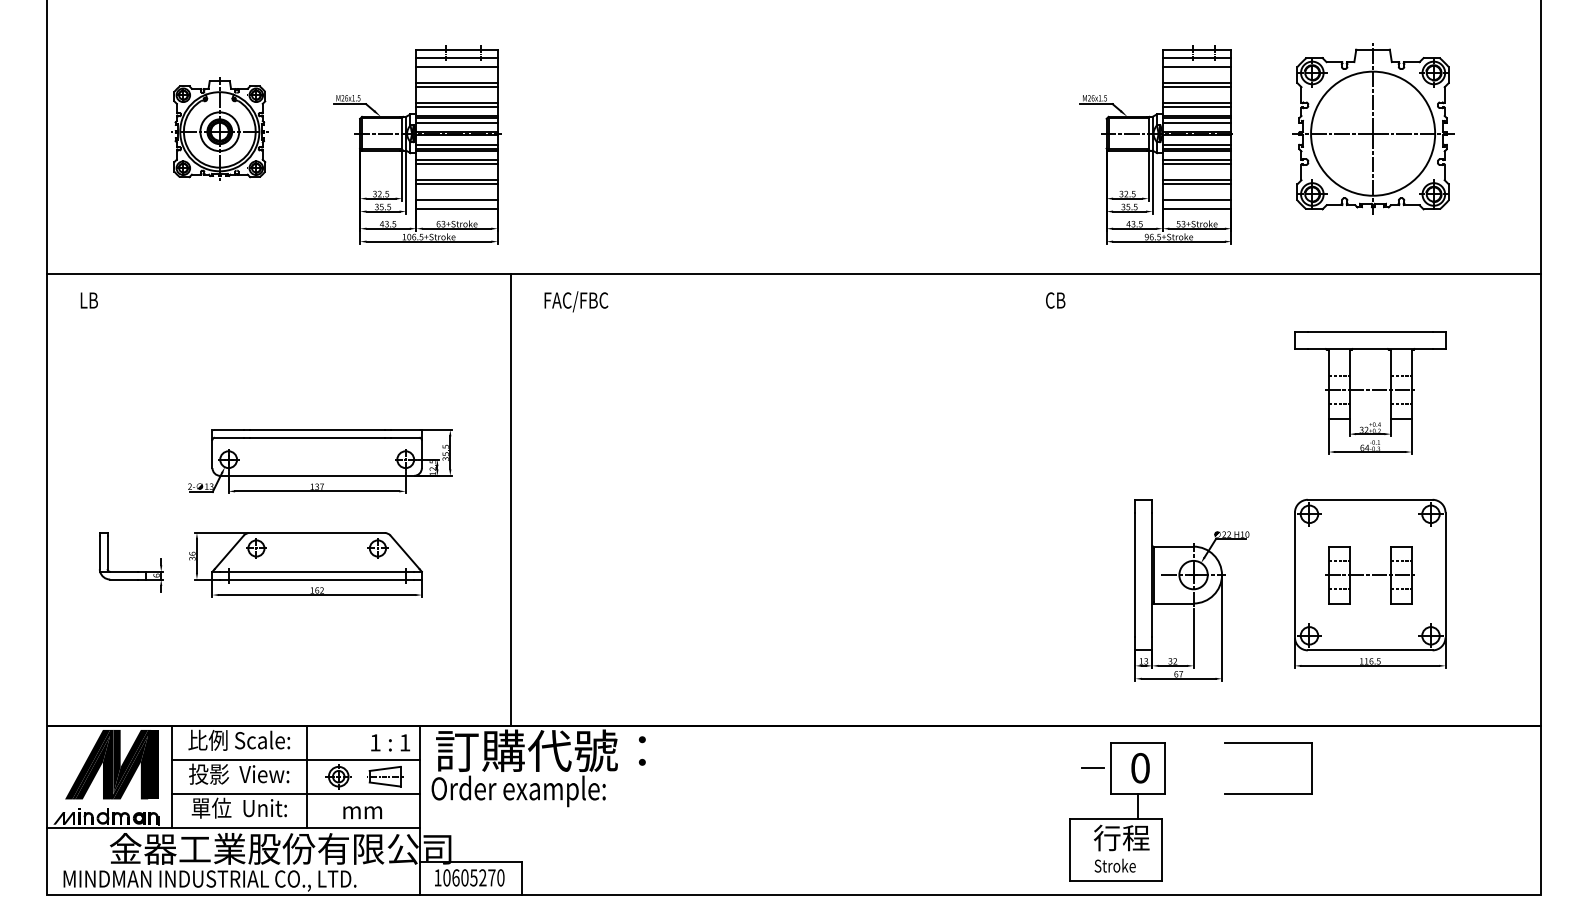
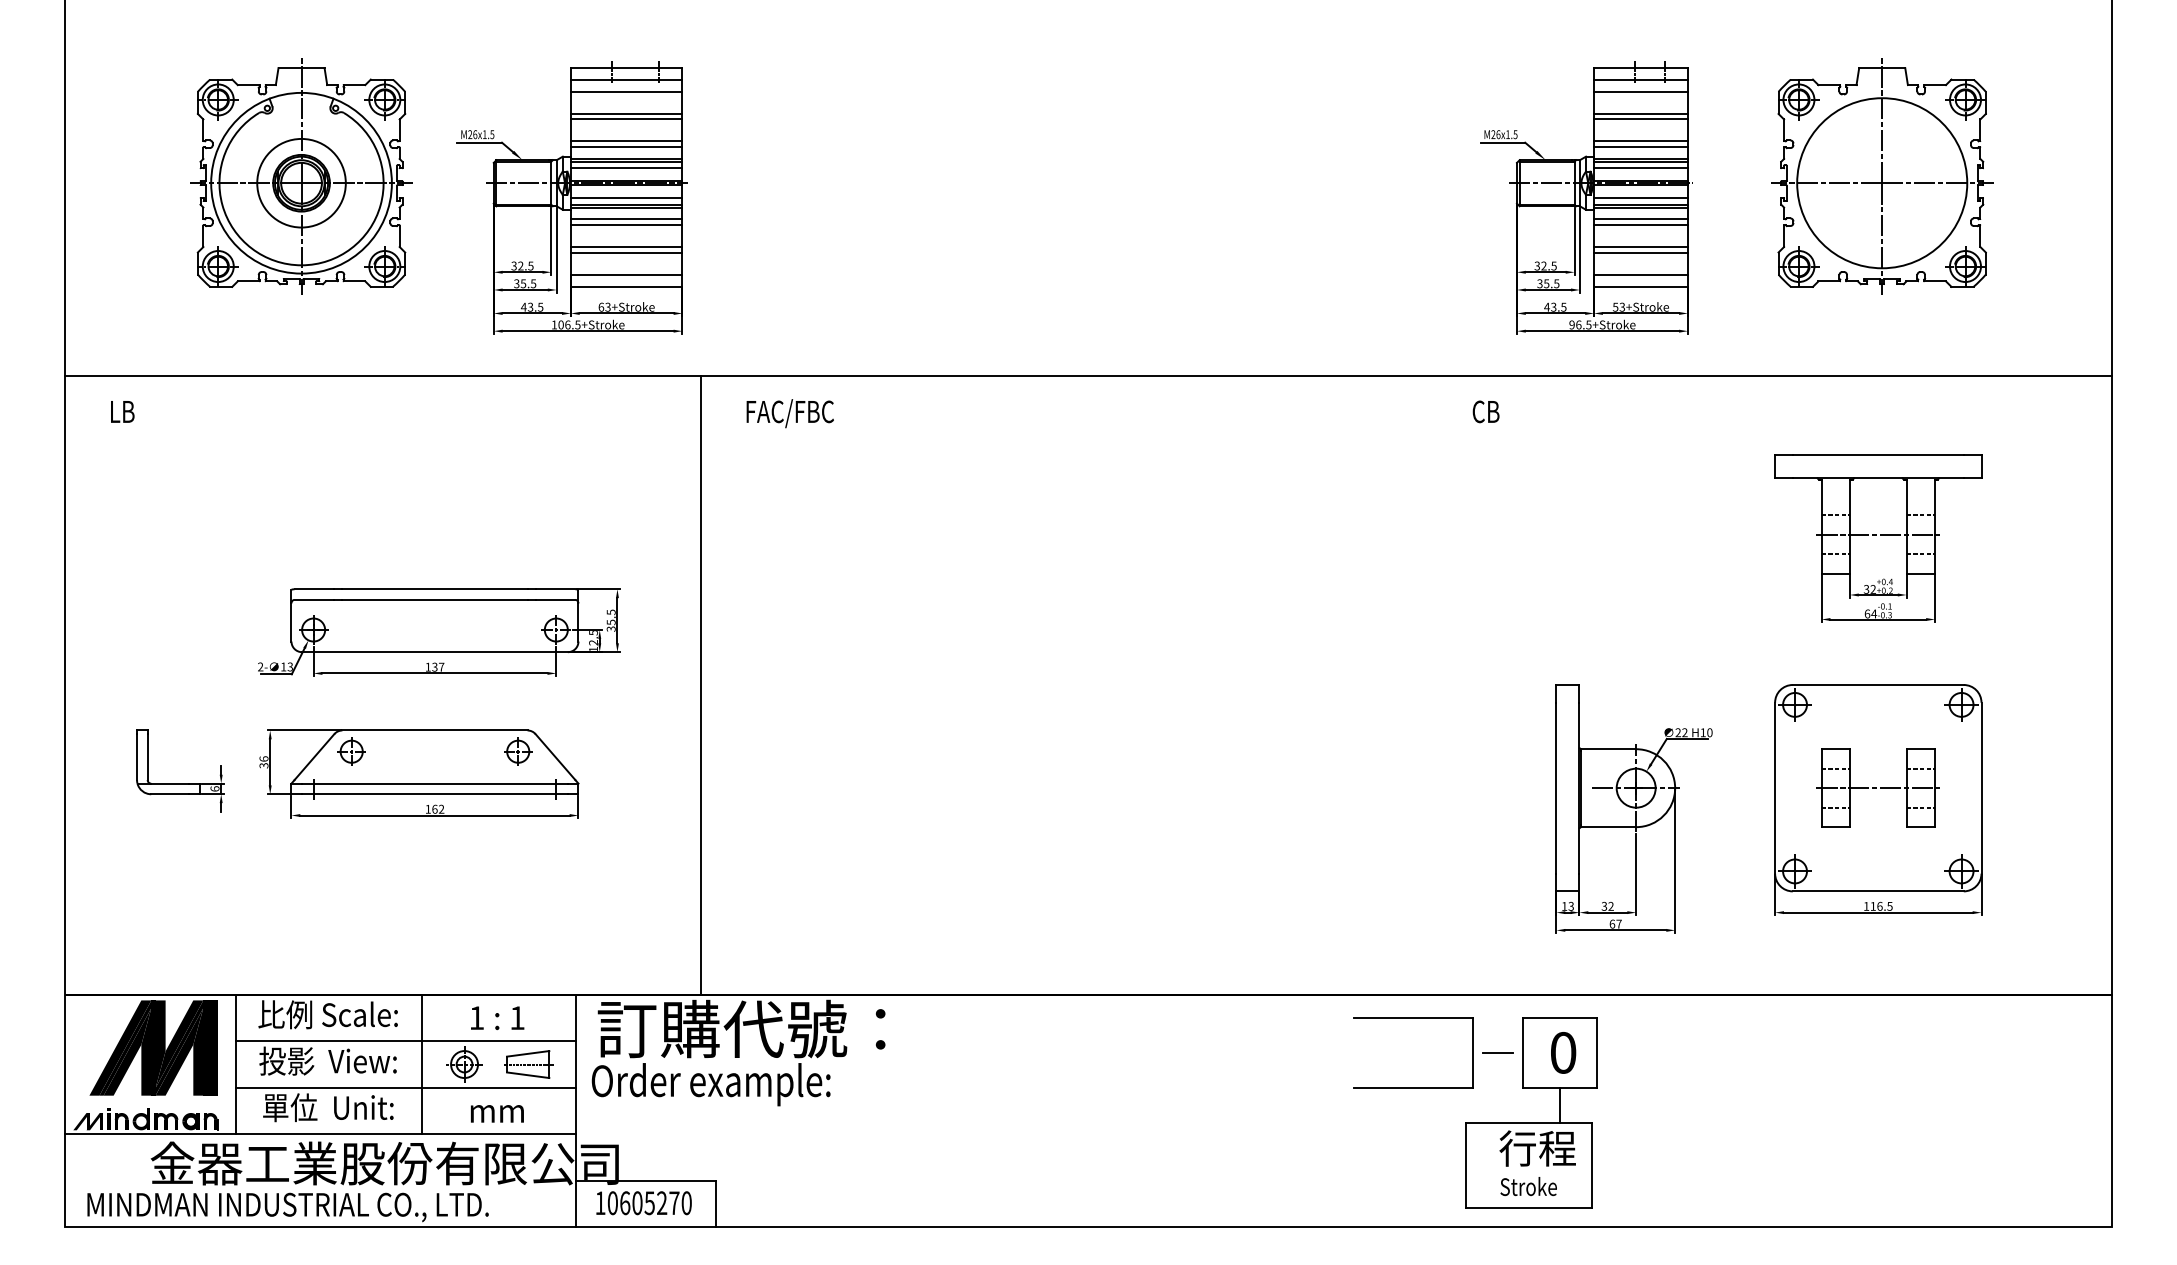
part: (219, 128) -> (301, 176), size x1.67
text: (1055, 300) -> (1485, 411), moved
text: (390, 743) -> (497, 1018), moved
part: (1268, 743) -> (1413, 1018), moved

